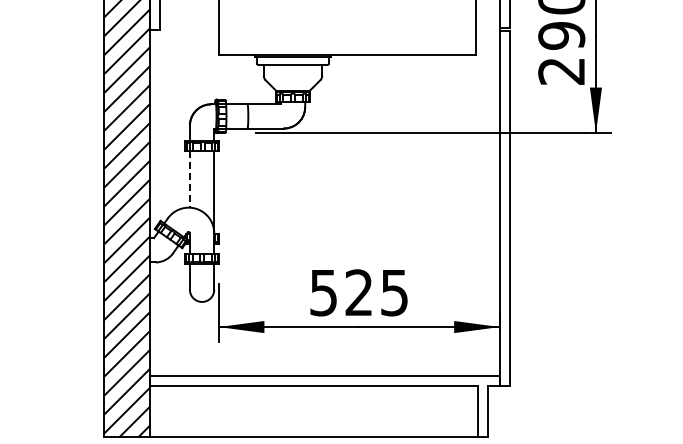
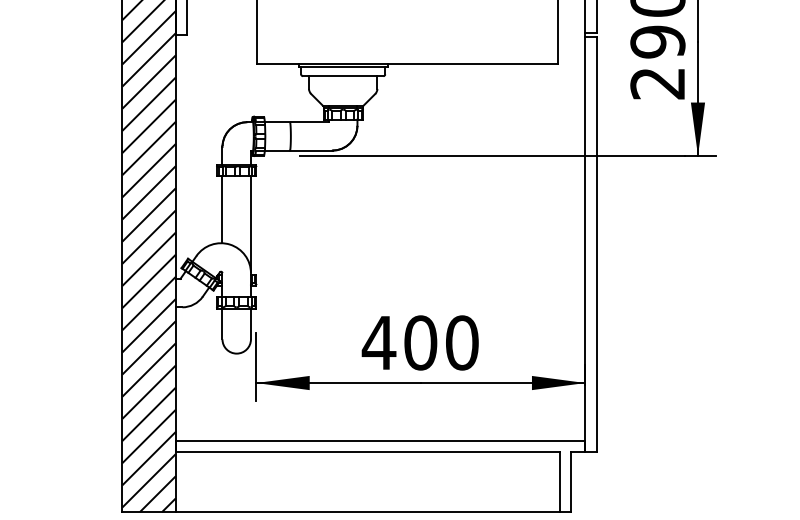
line: (189, 179) -> (221, 210), dashed -> solid
text: (358, 292) -> (419, 342), 525 -> 400

